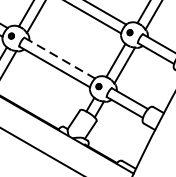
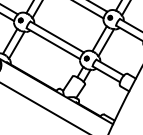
line: (60, 58) -> (57, 37), dashed -> solid

